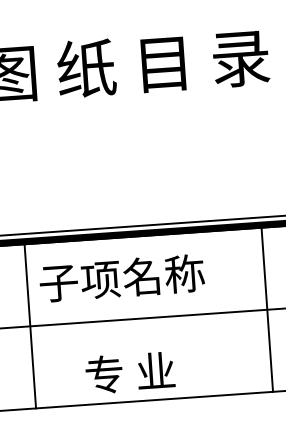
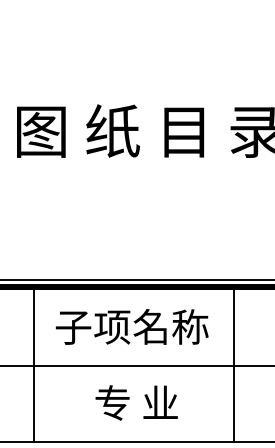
line: (267, 309) -> (234, 365), moved
line: (30, 326) -> (34, 365), moved
text: (130, 372) -> (136, 402), moved

